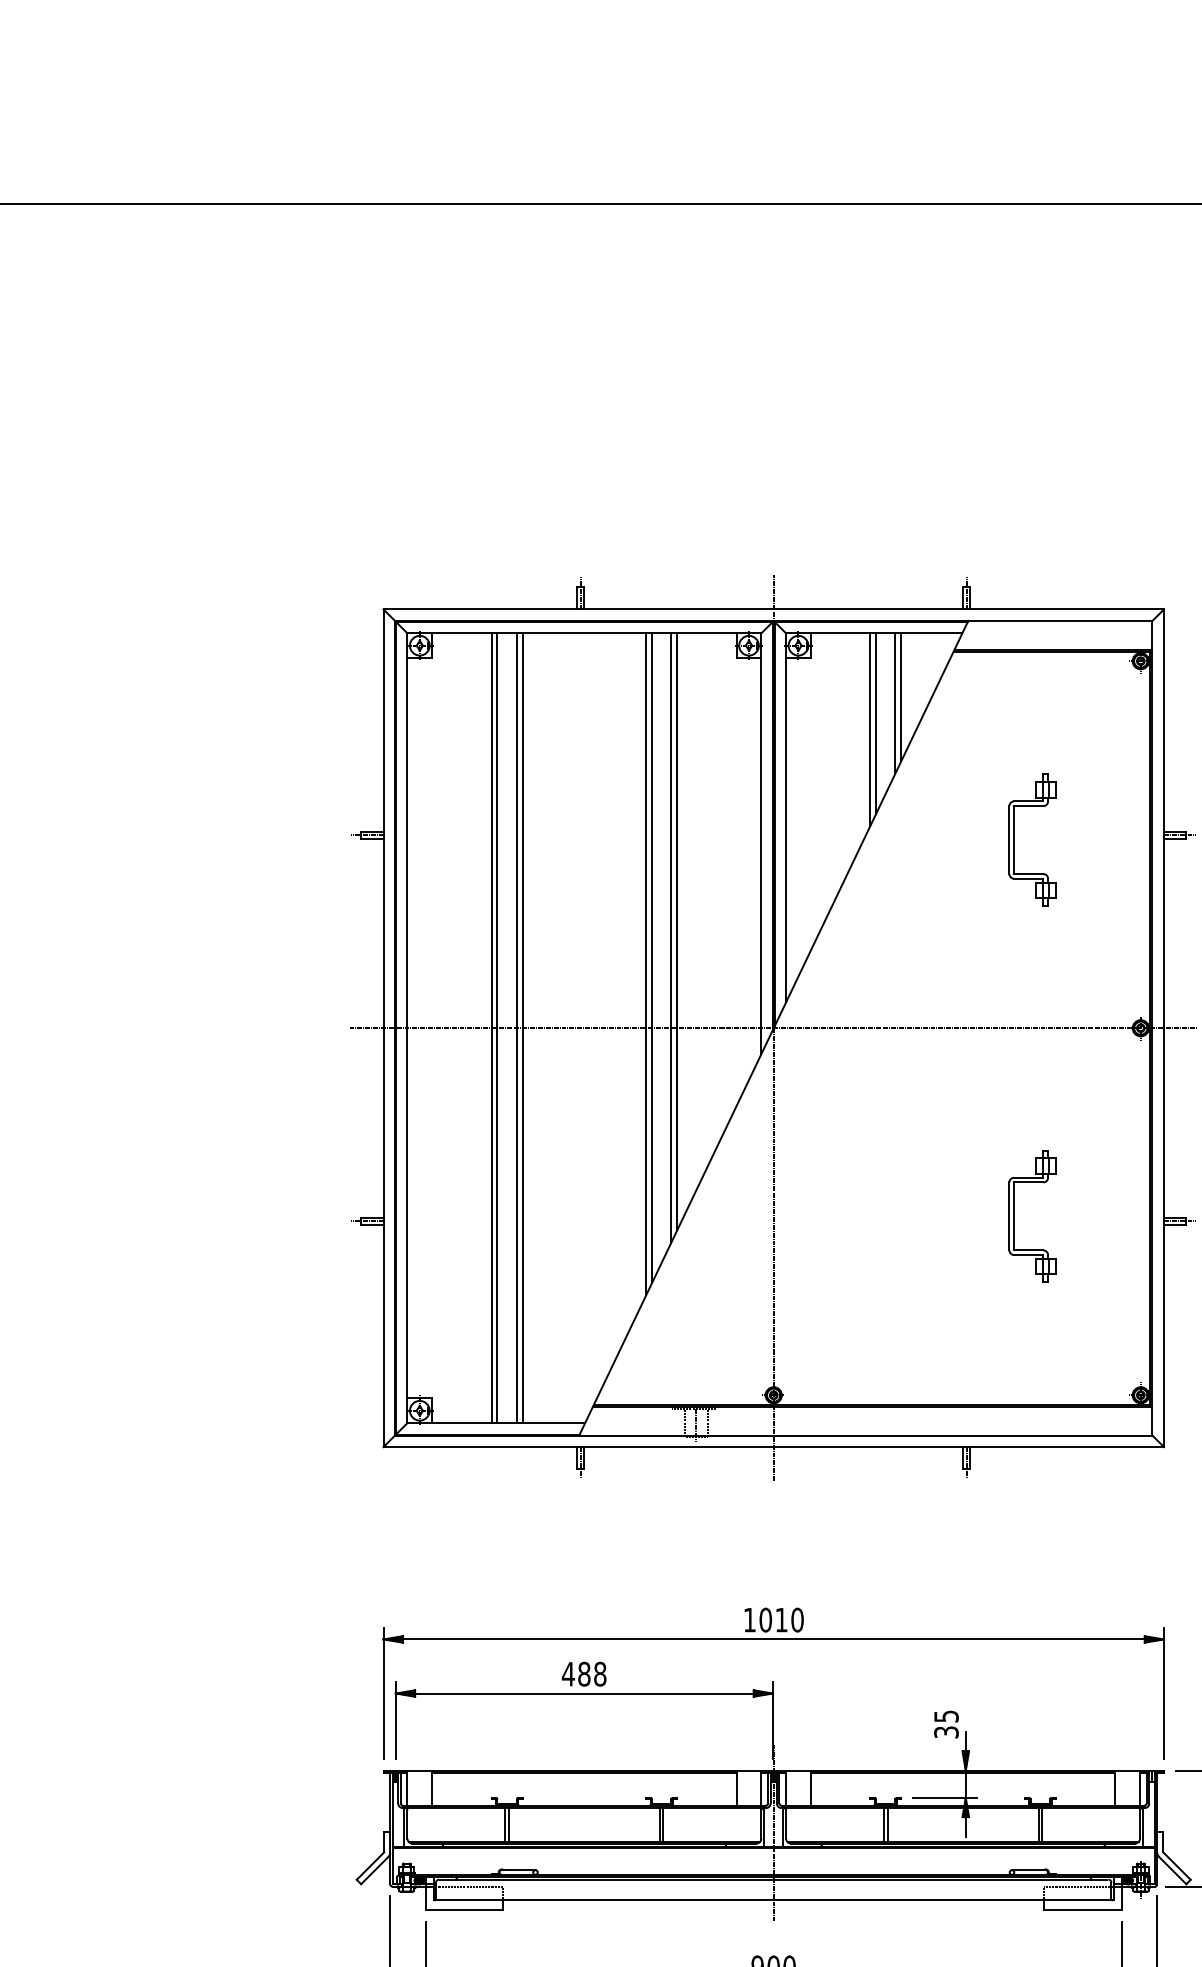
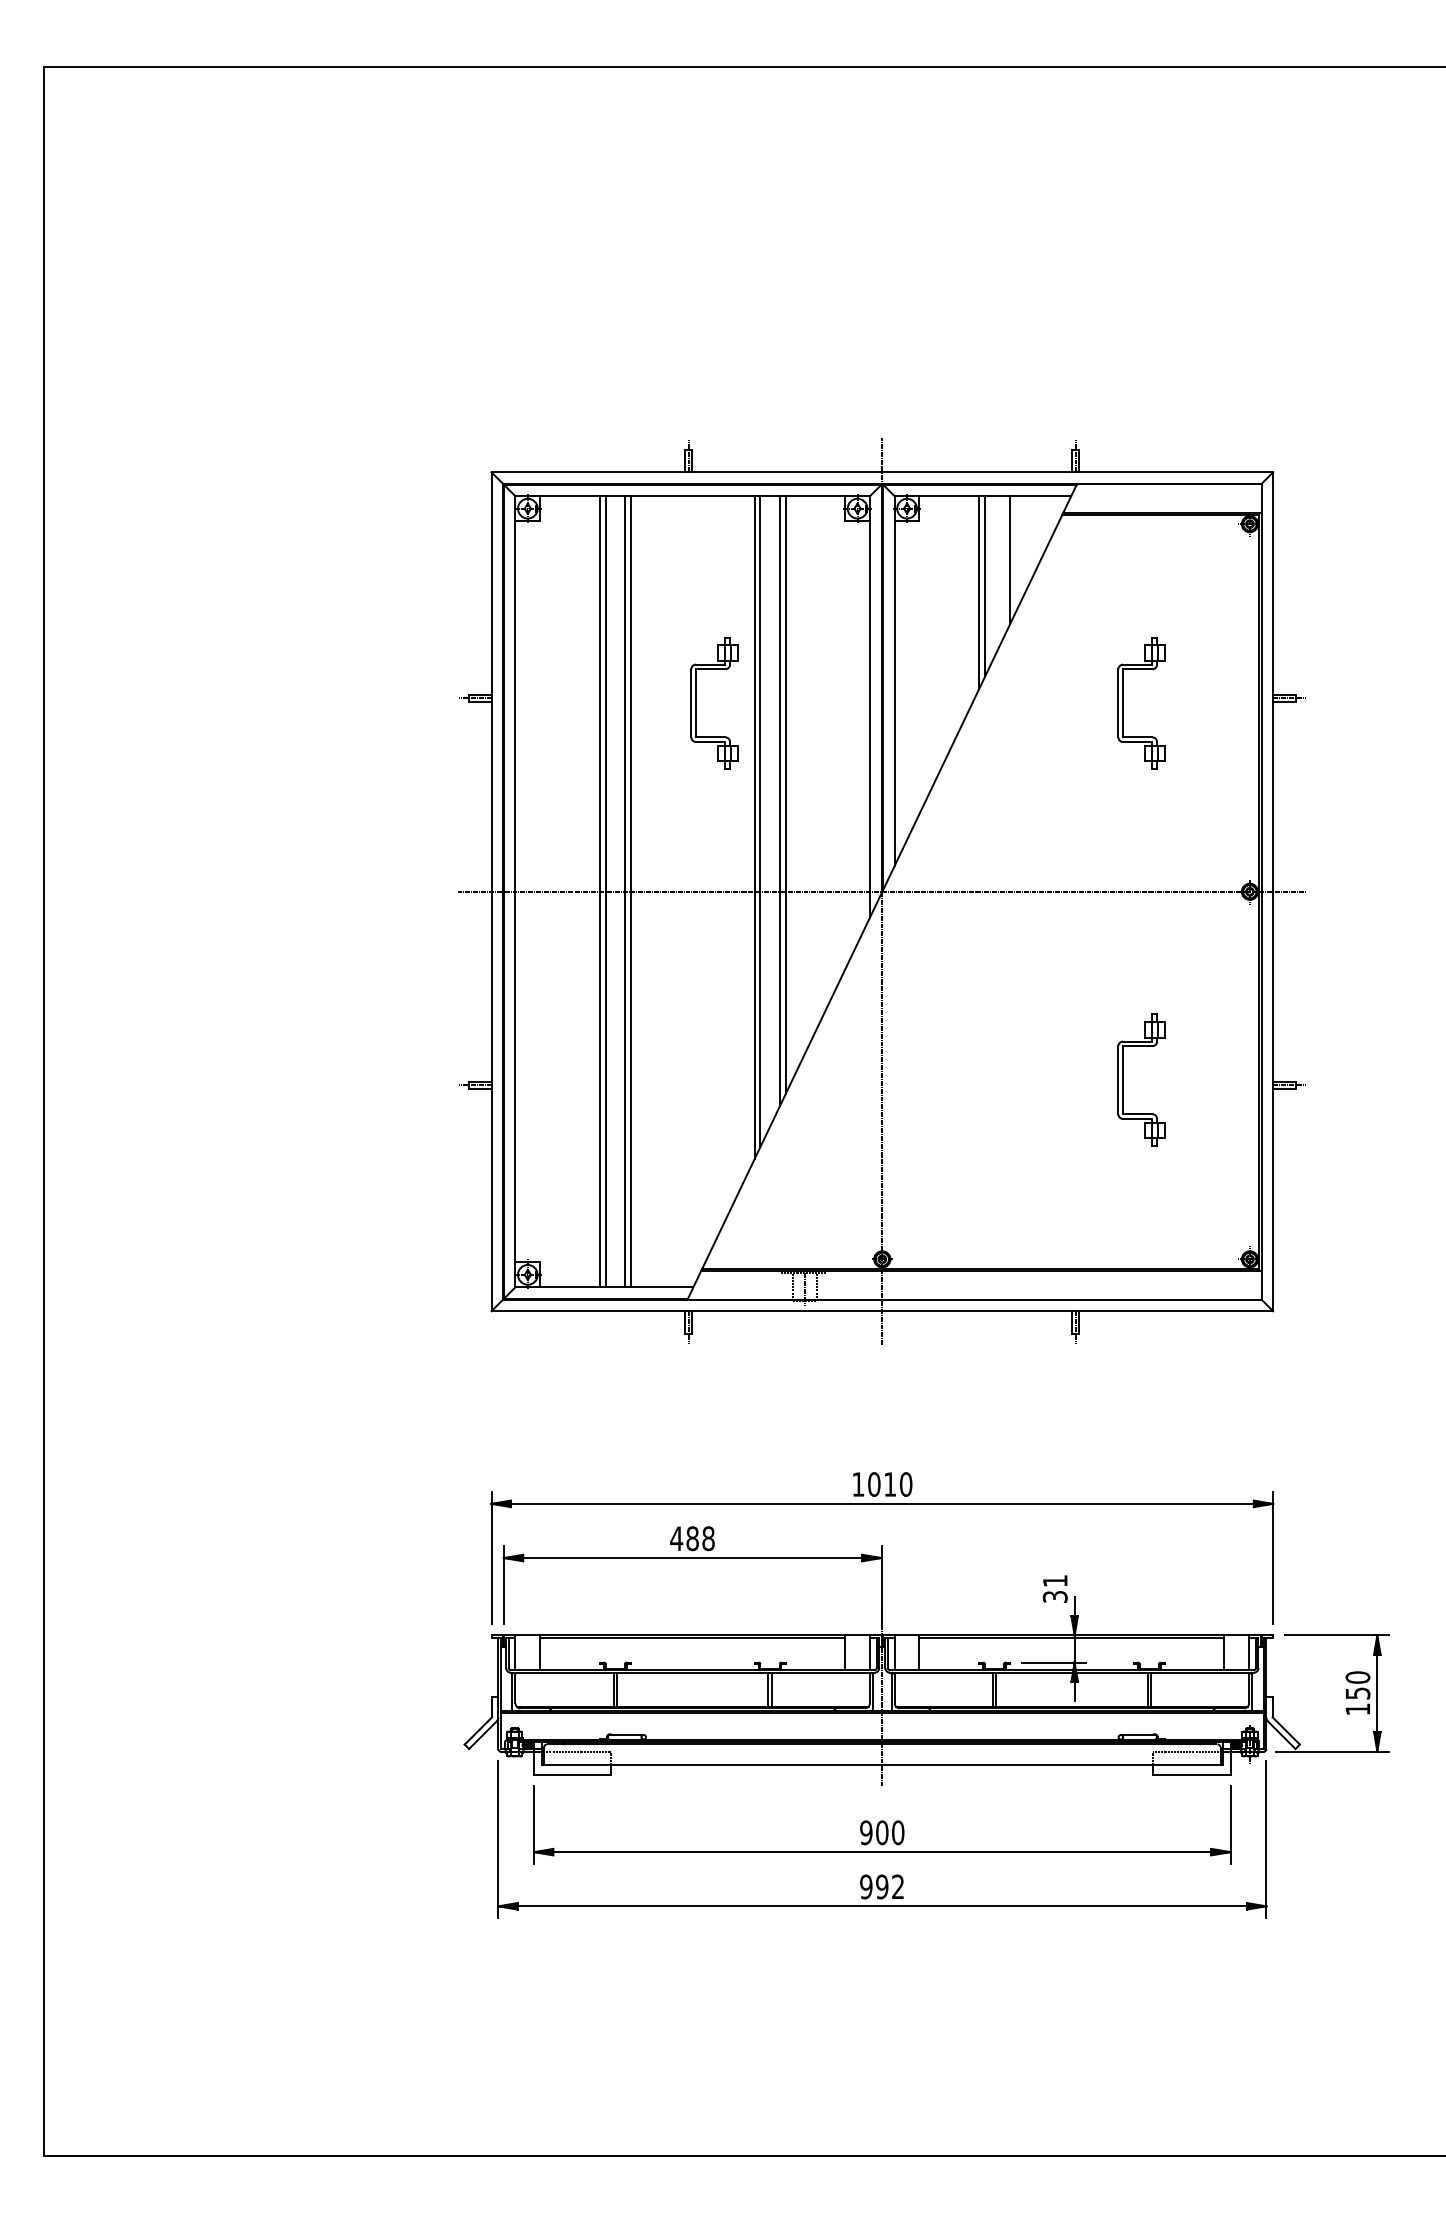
line: (895, 703) -> (1004, 566), removed
part: (588, 840) -> (696, 703), added
text: (946, 1715) -> (1055, 1580), 35 -> 31

